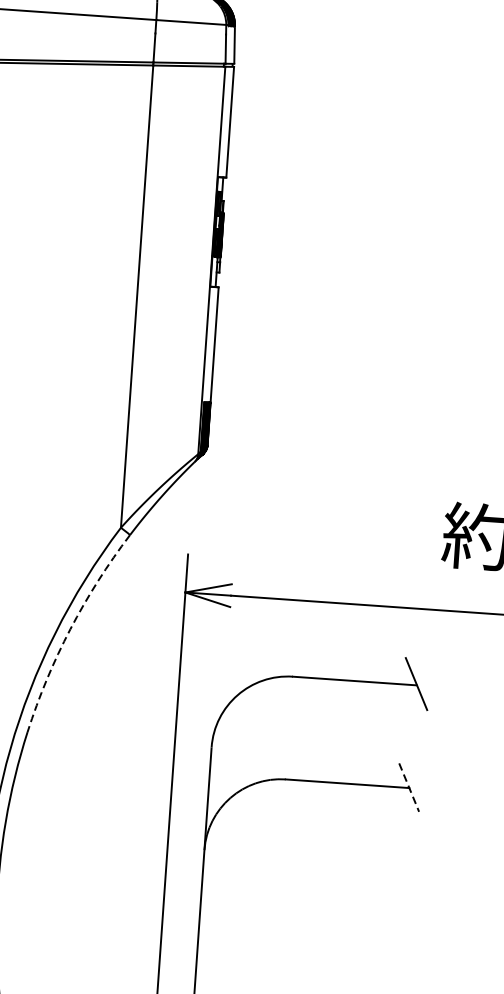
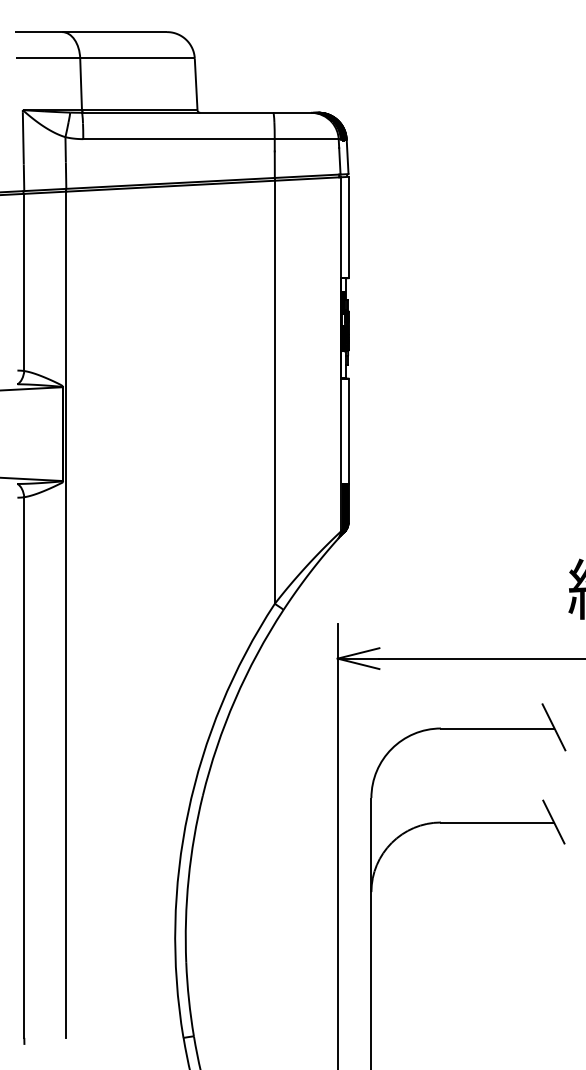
arc: (70, 629) -> (235, 699), dashed -> solid
line: (408, 788) -> (553, 822), dashed -> solid

